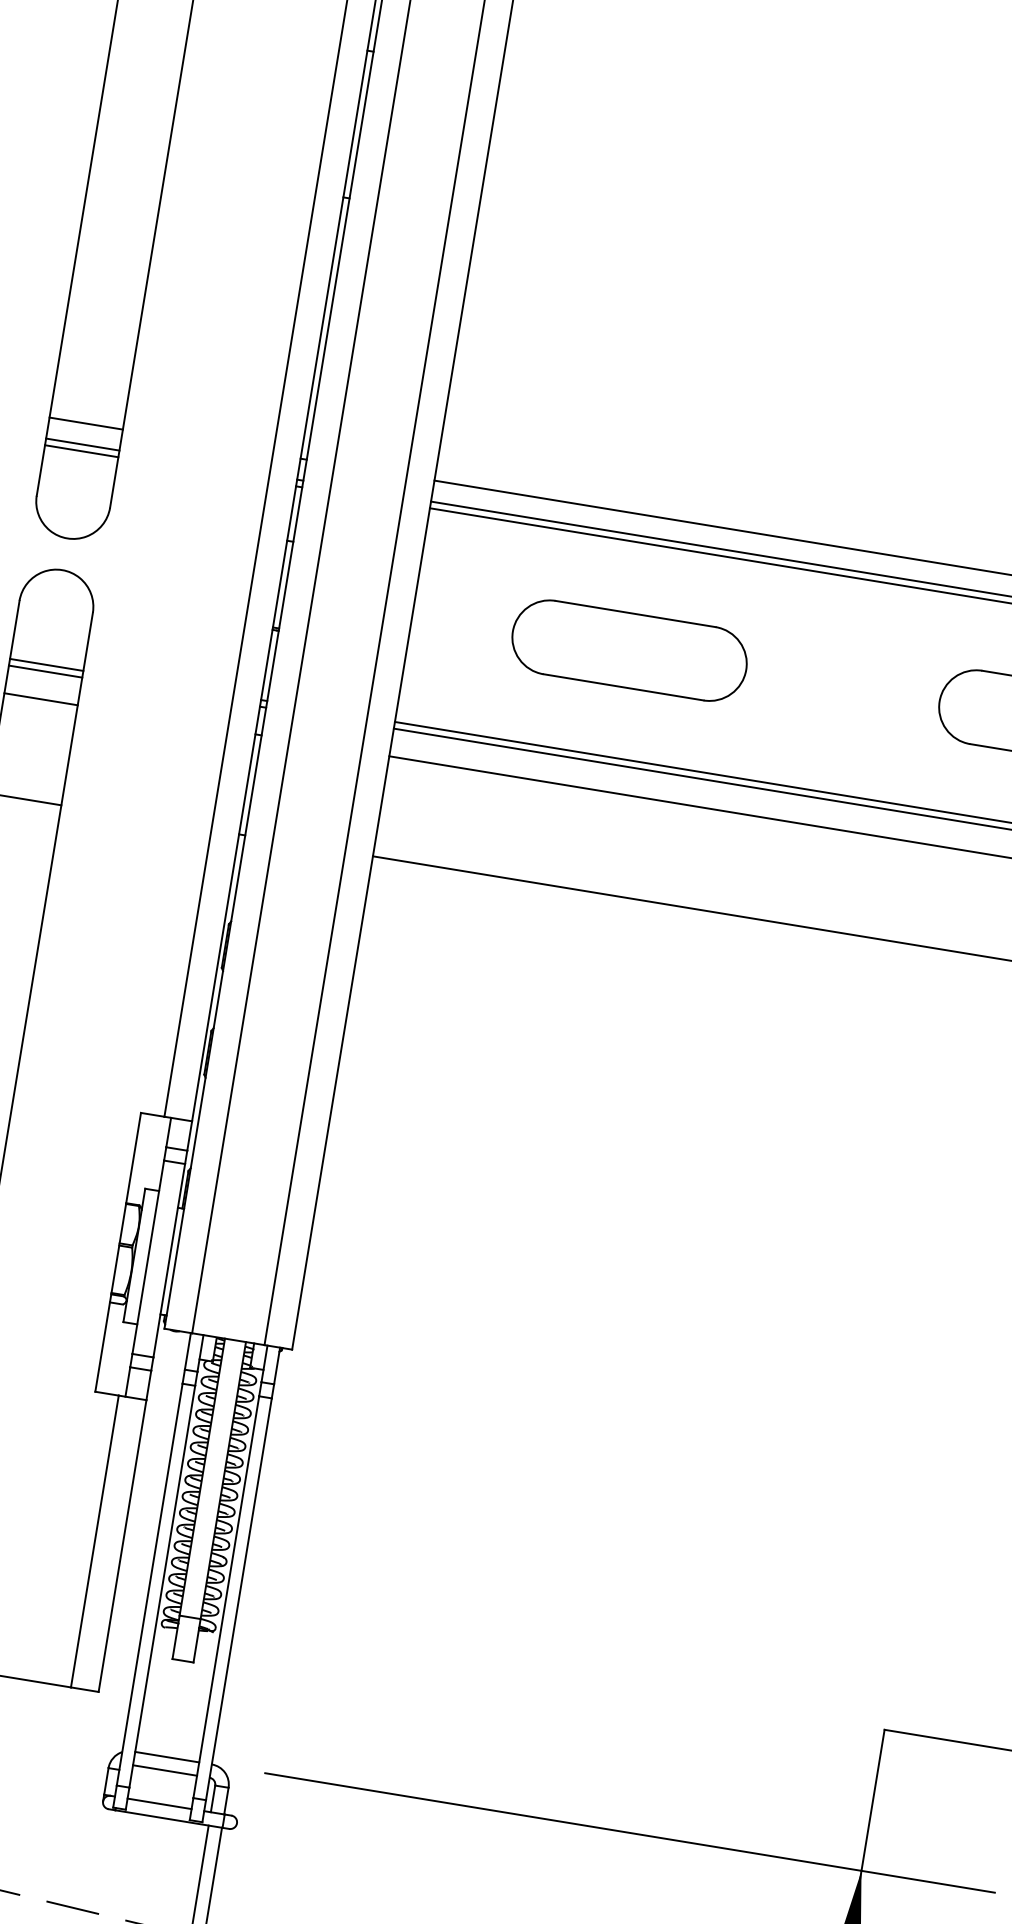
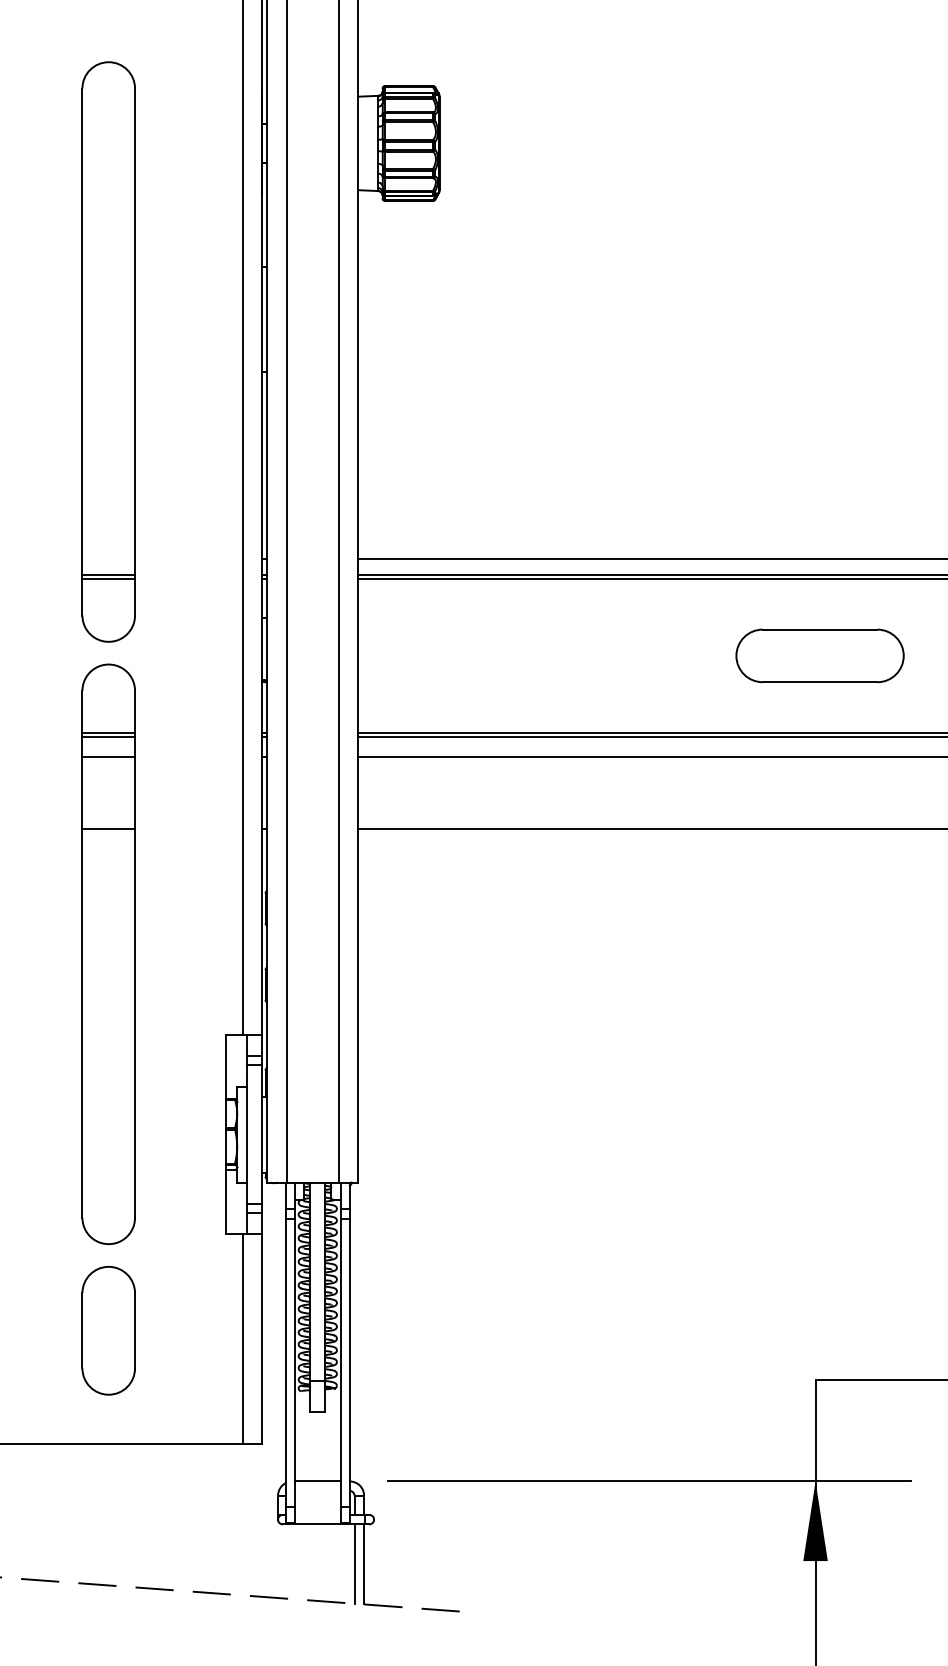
line: (85, 423) -> (108, 559), removed
part: (628, 649) -> (513, 655), removed
line: (164, 1769) -> (317, 1490), removed
line: (159, 1803) -> (317, 1514), removed

